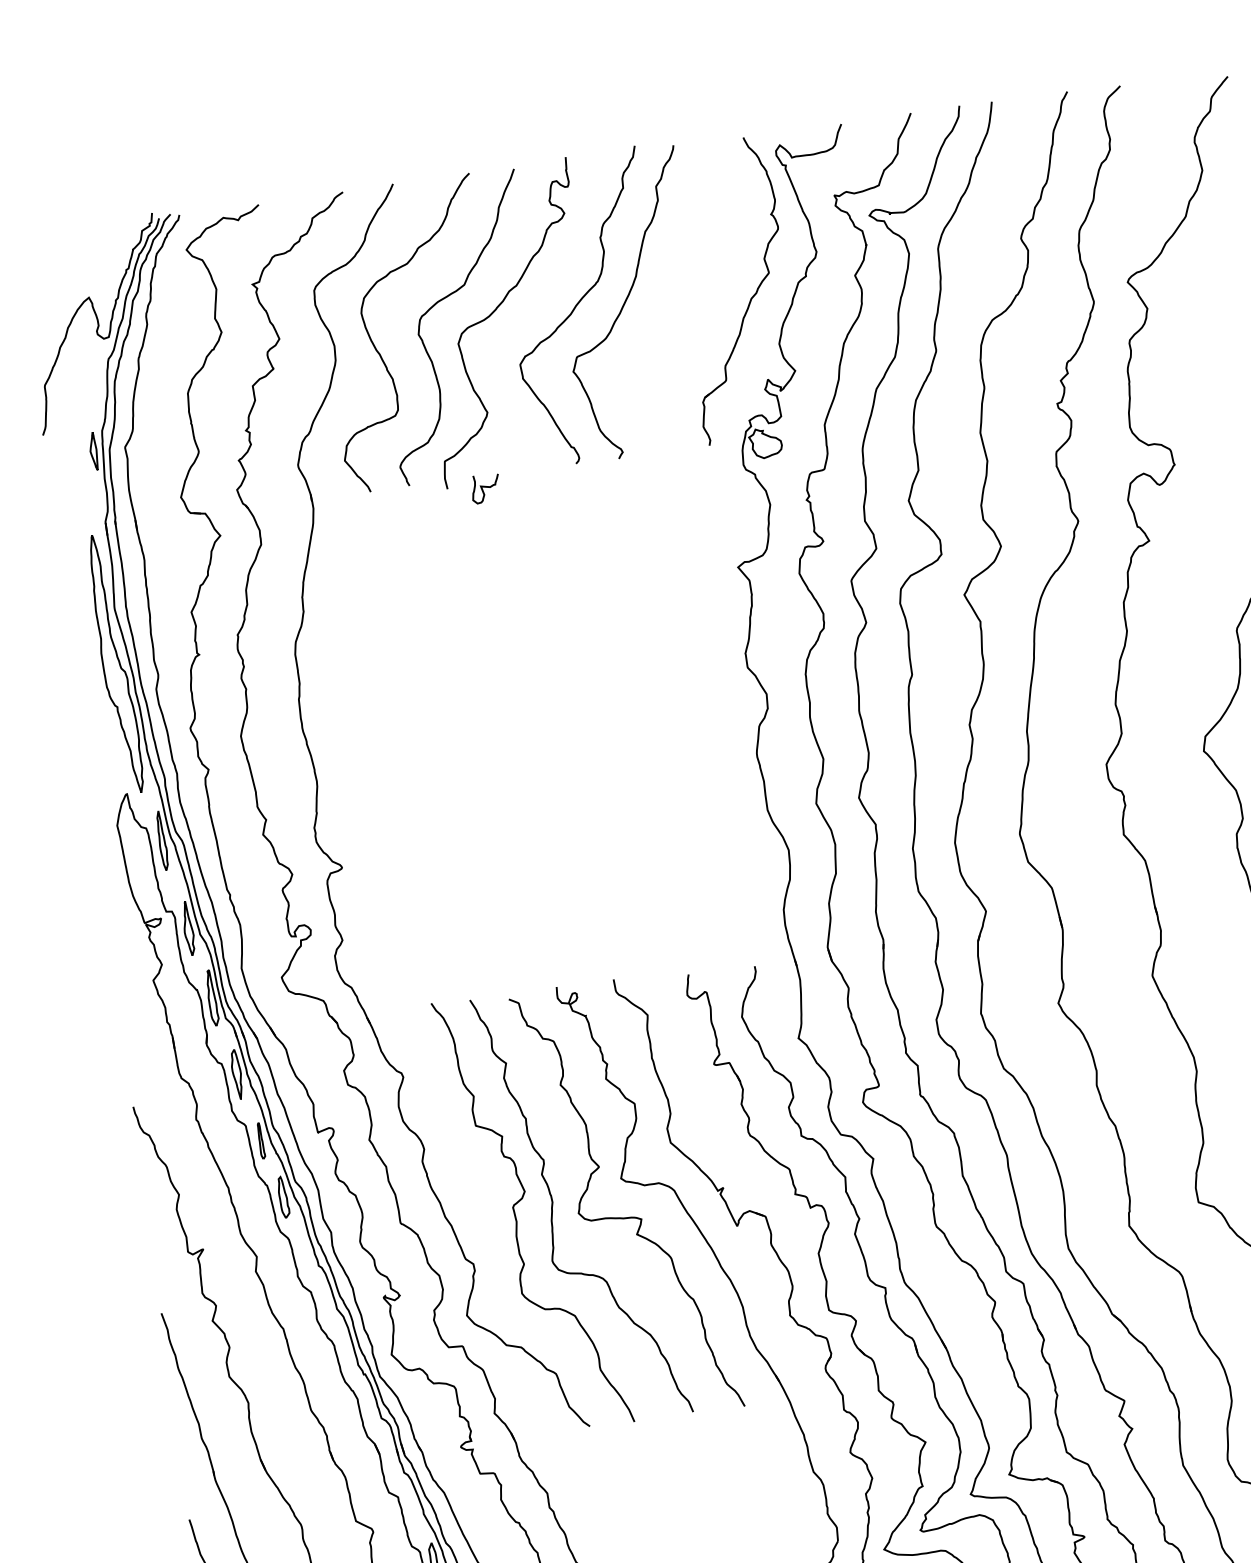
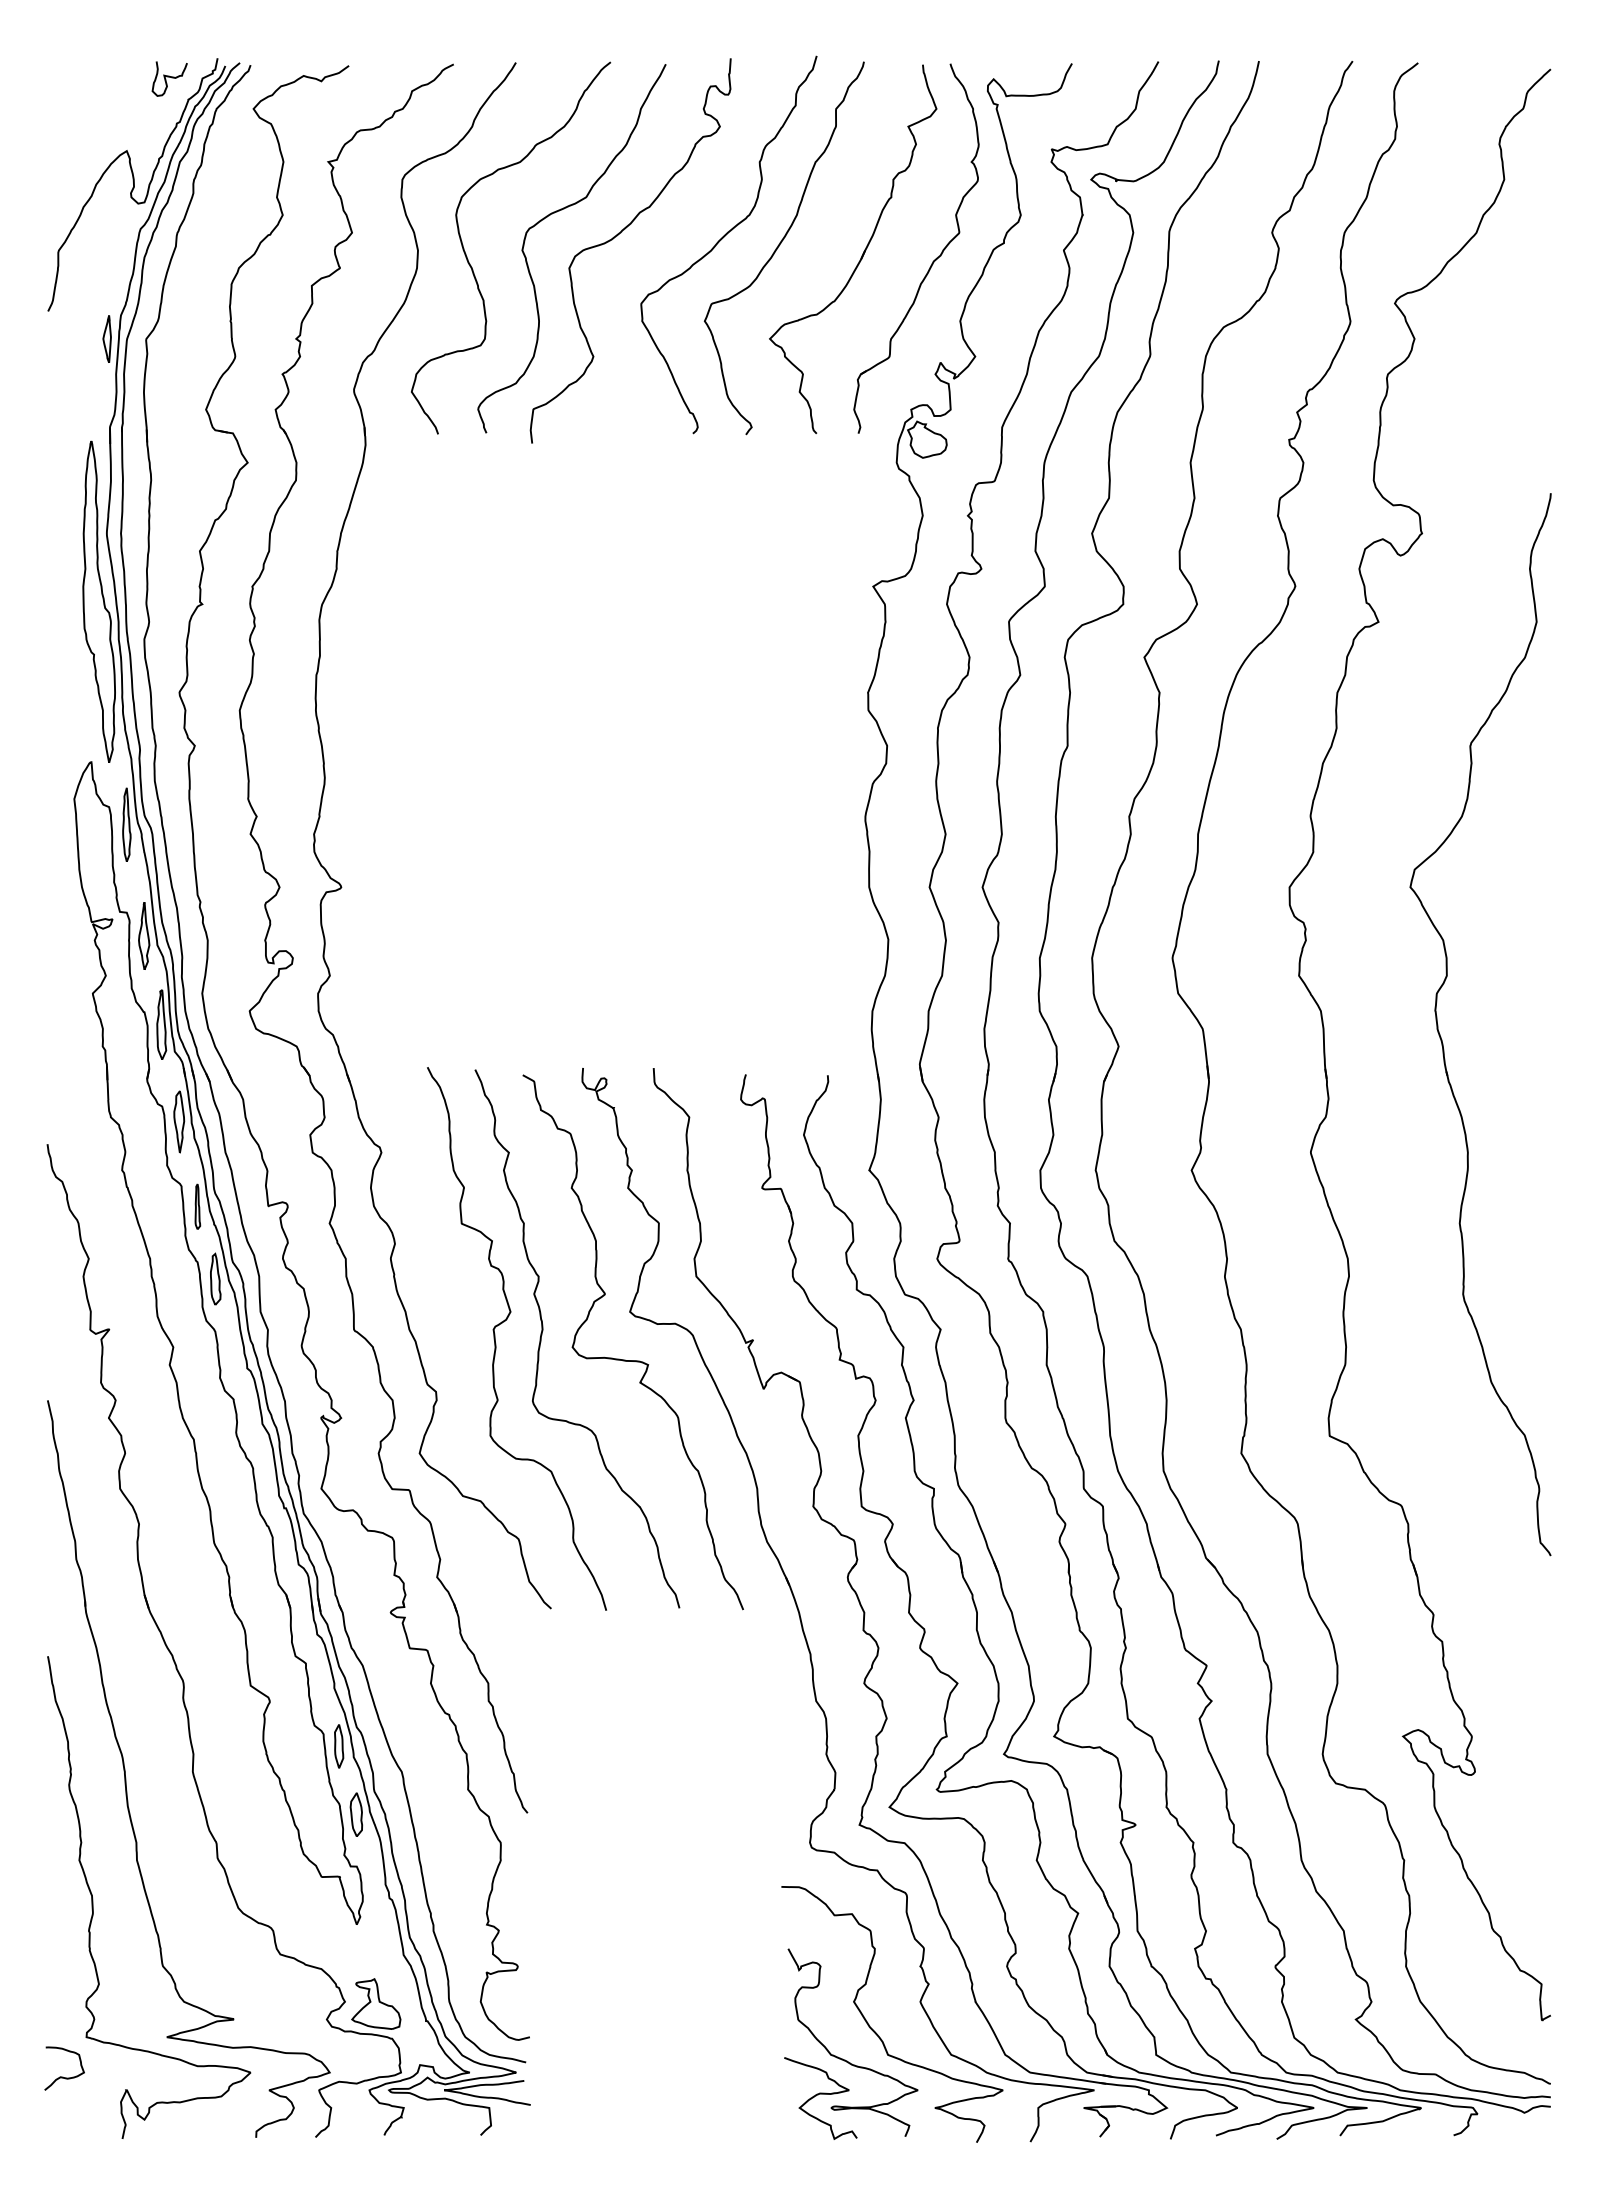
part: (693, 300) -> (862, 253), added
curve: (485, 487) -> (169, 77), moved

